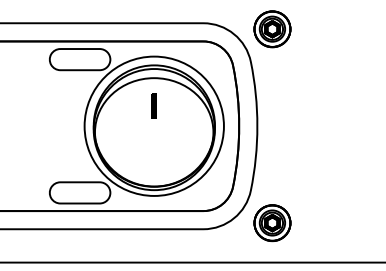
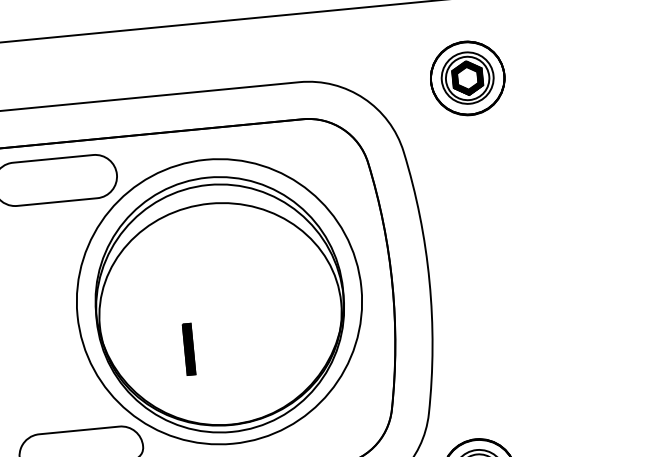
part: (272, 29) -> (467, 78), moved
part: (153, 105) -> (187, 348), moved

